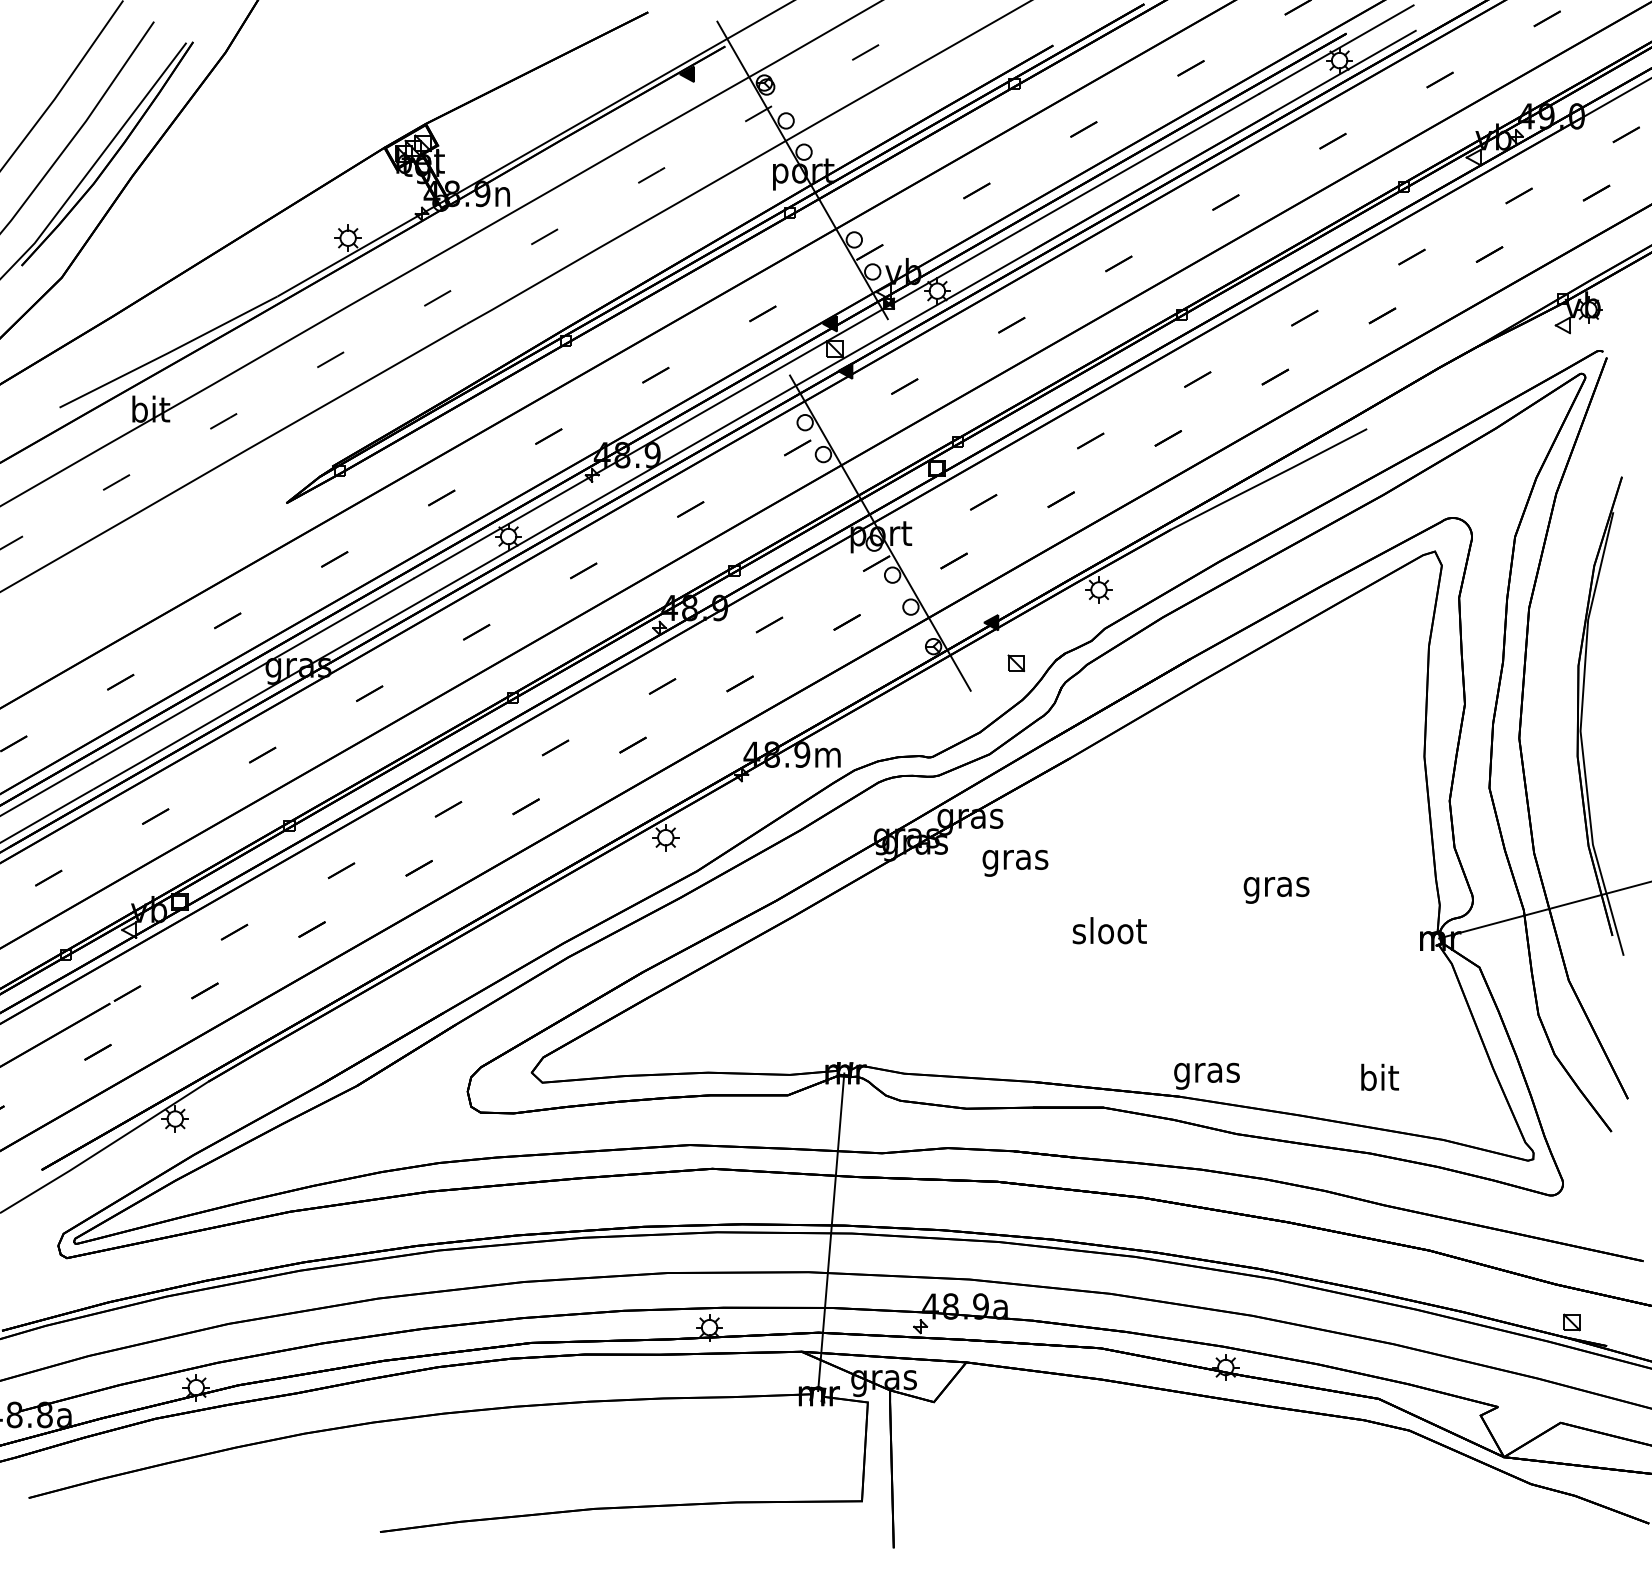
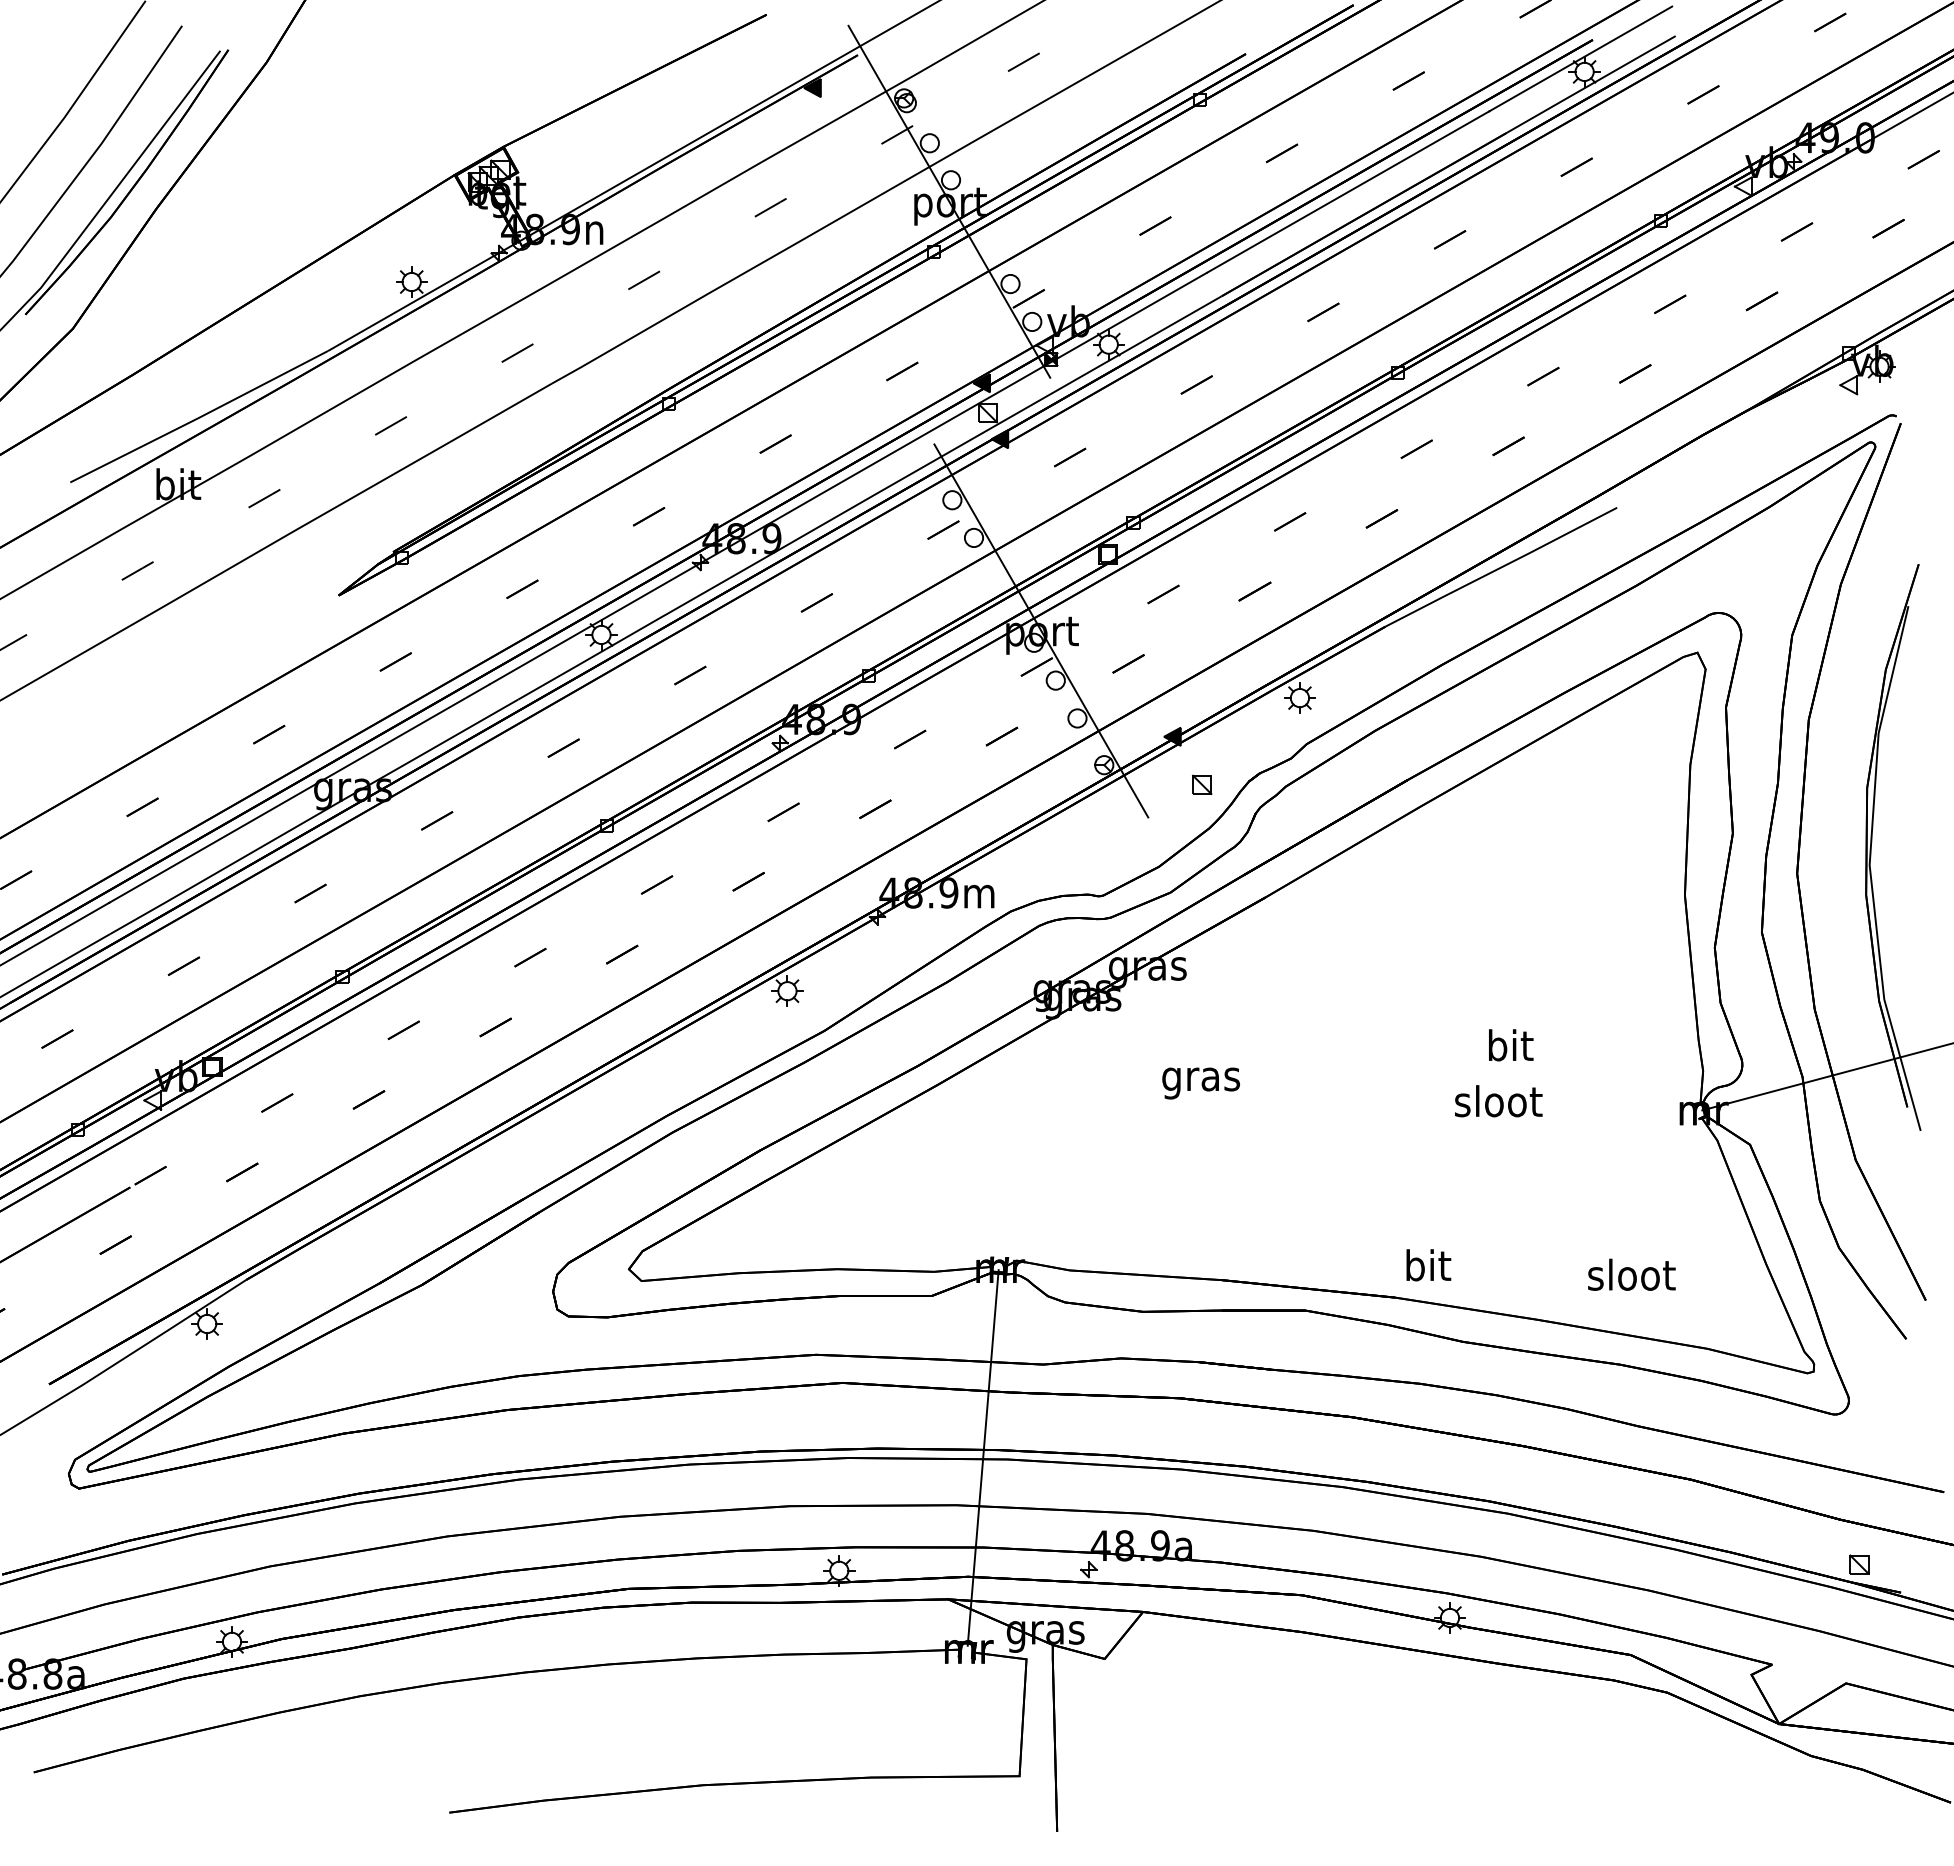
text: (1014, 863) -> (1200, 1083), moved
text: (1276, 886) -> (1509, 1049), gras -> bit
text: (1109, 930) -> (1498, 1101), moved
text: (1206, 1072) -> (1427, 1269), gras -> bit
text: (1379, 1077) -> (1631, 1274), bit -> sloot

